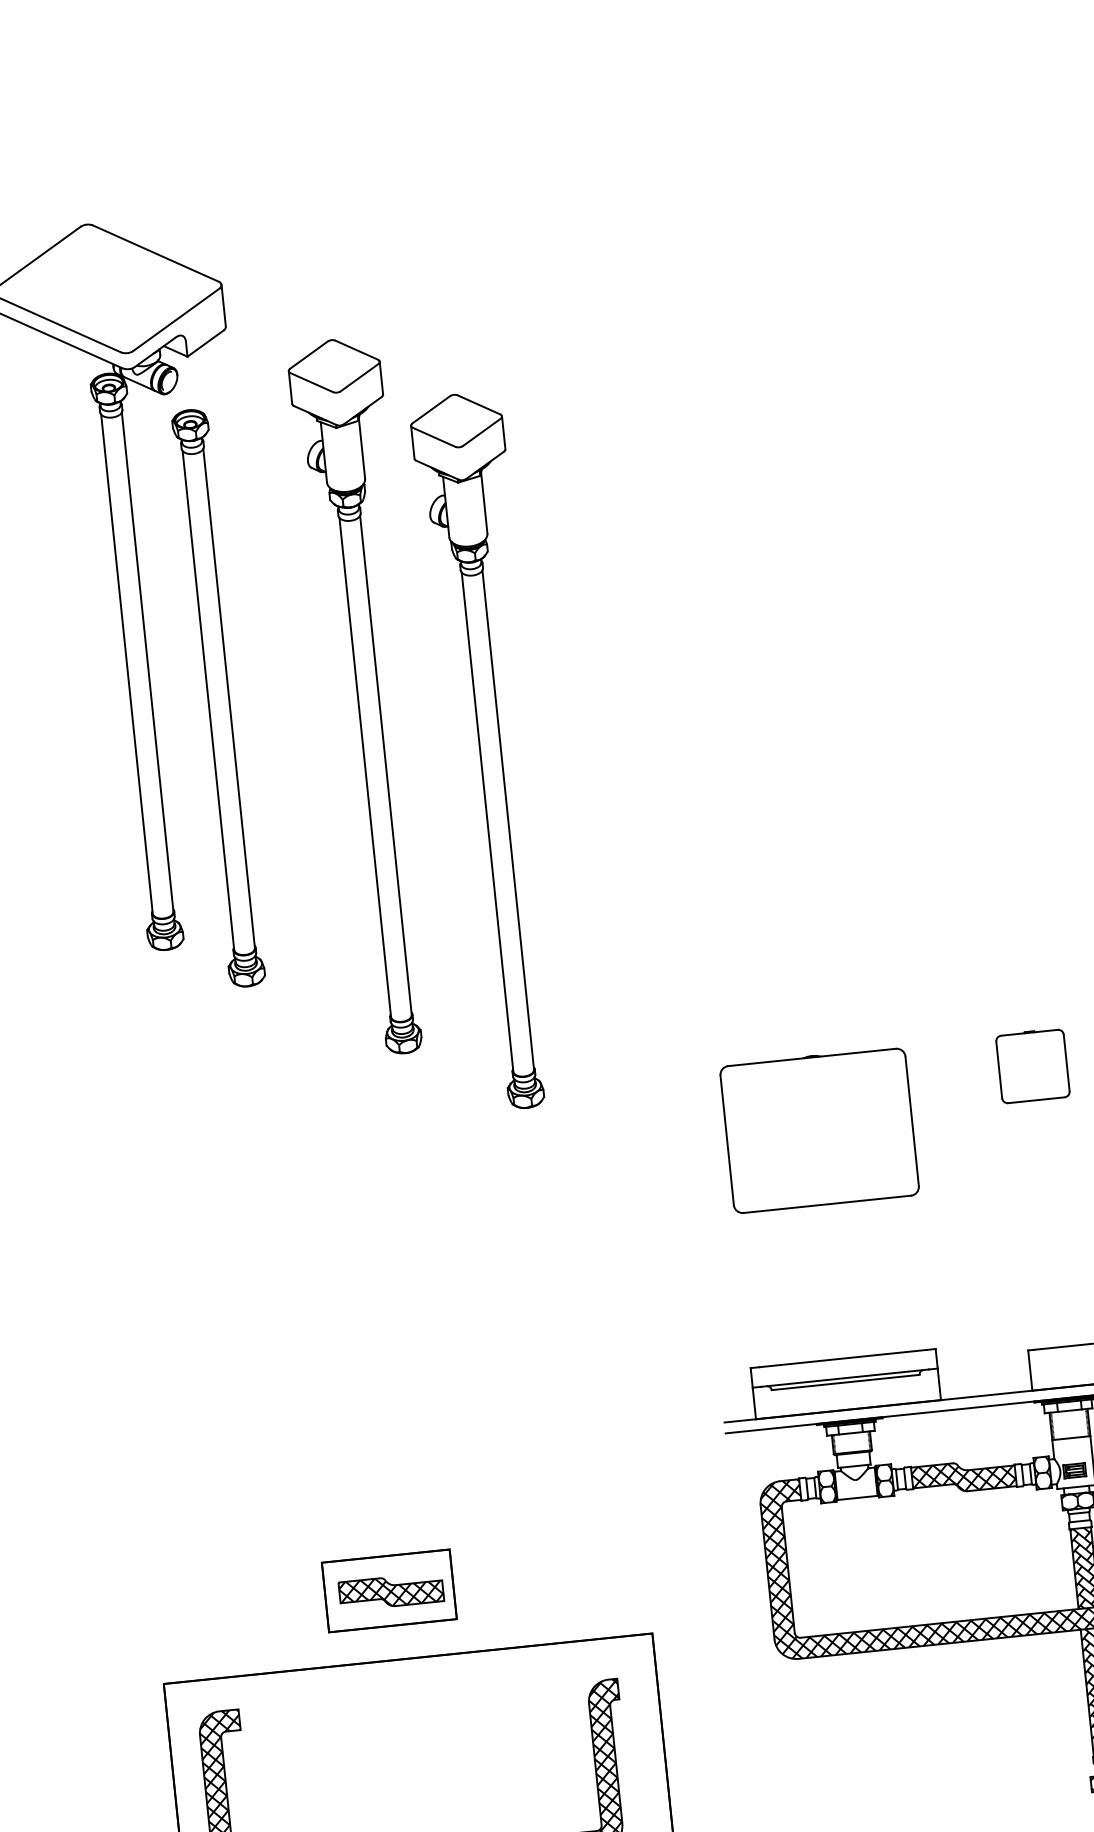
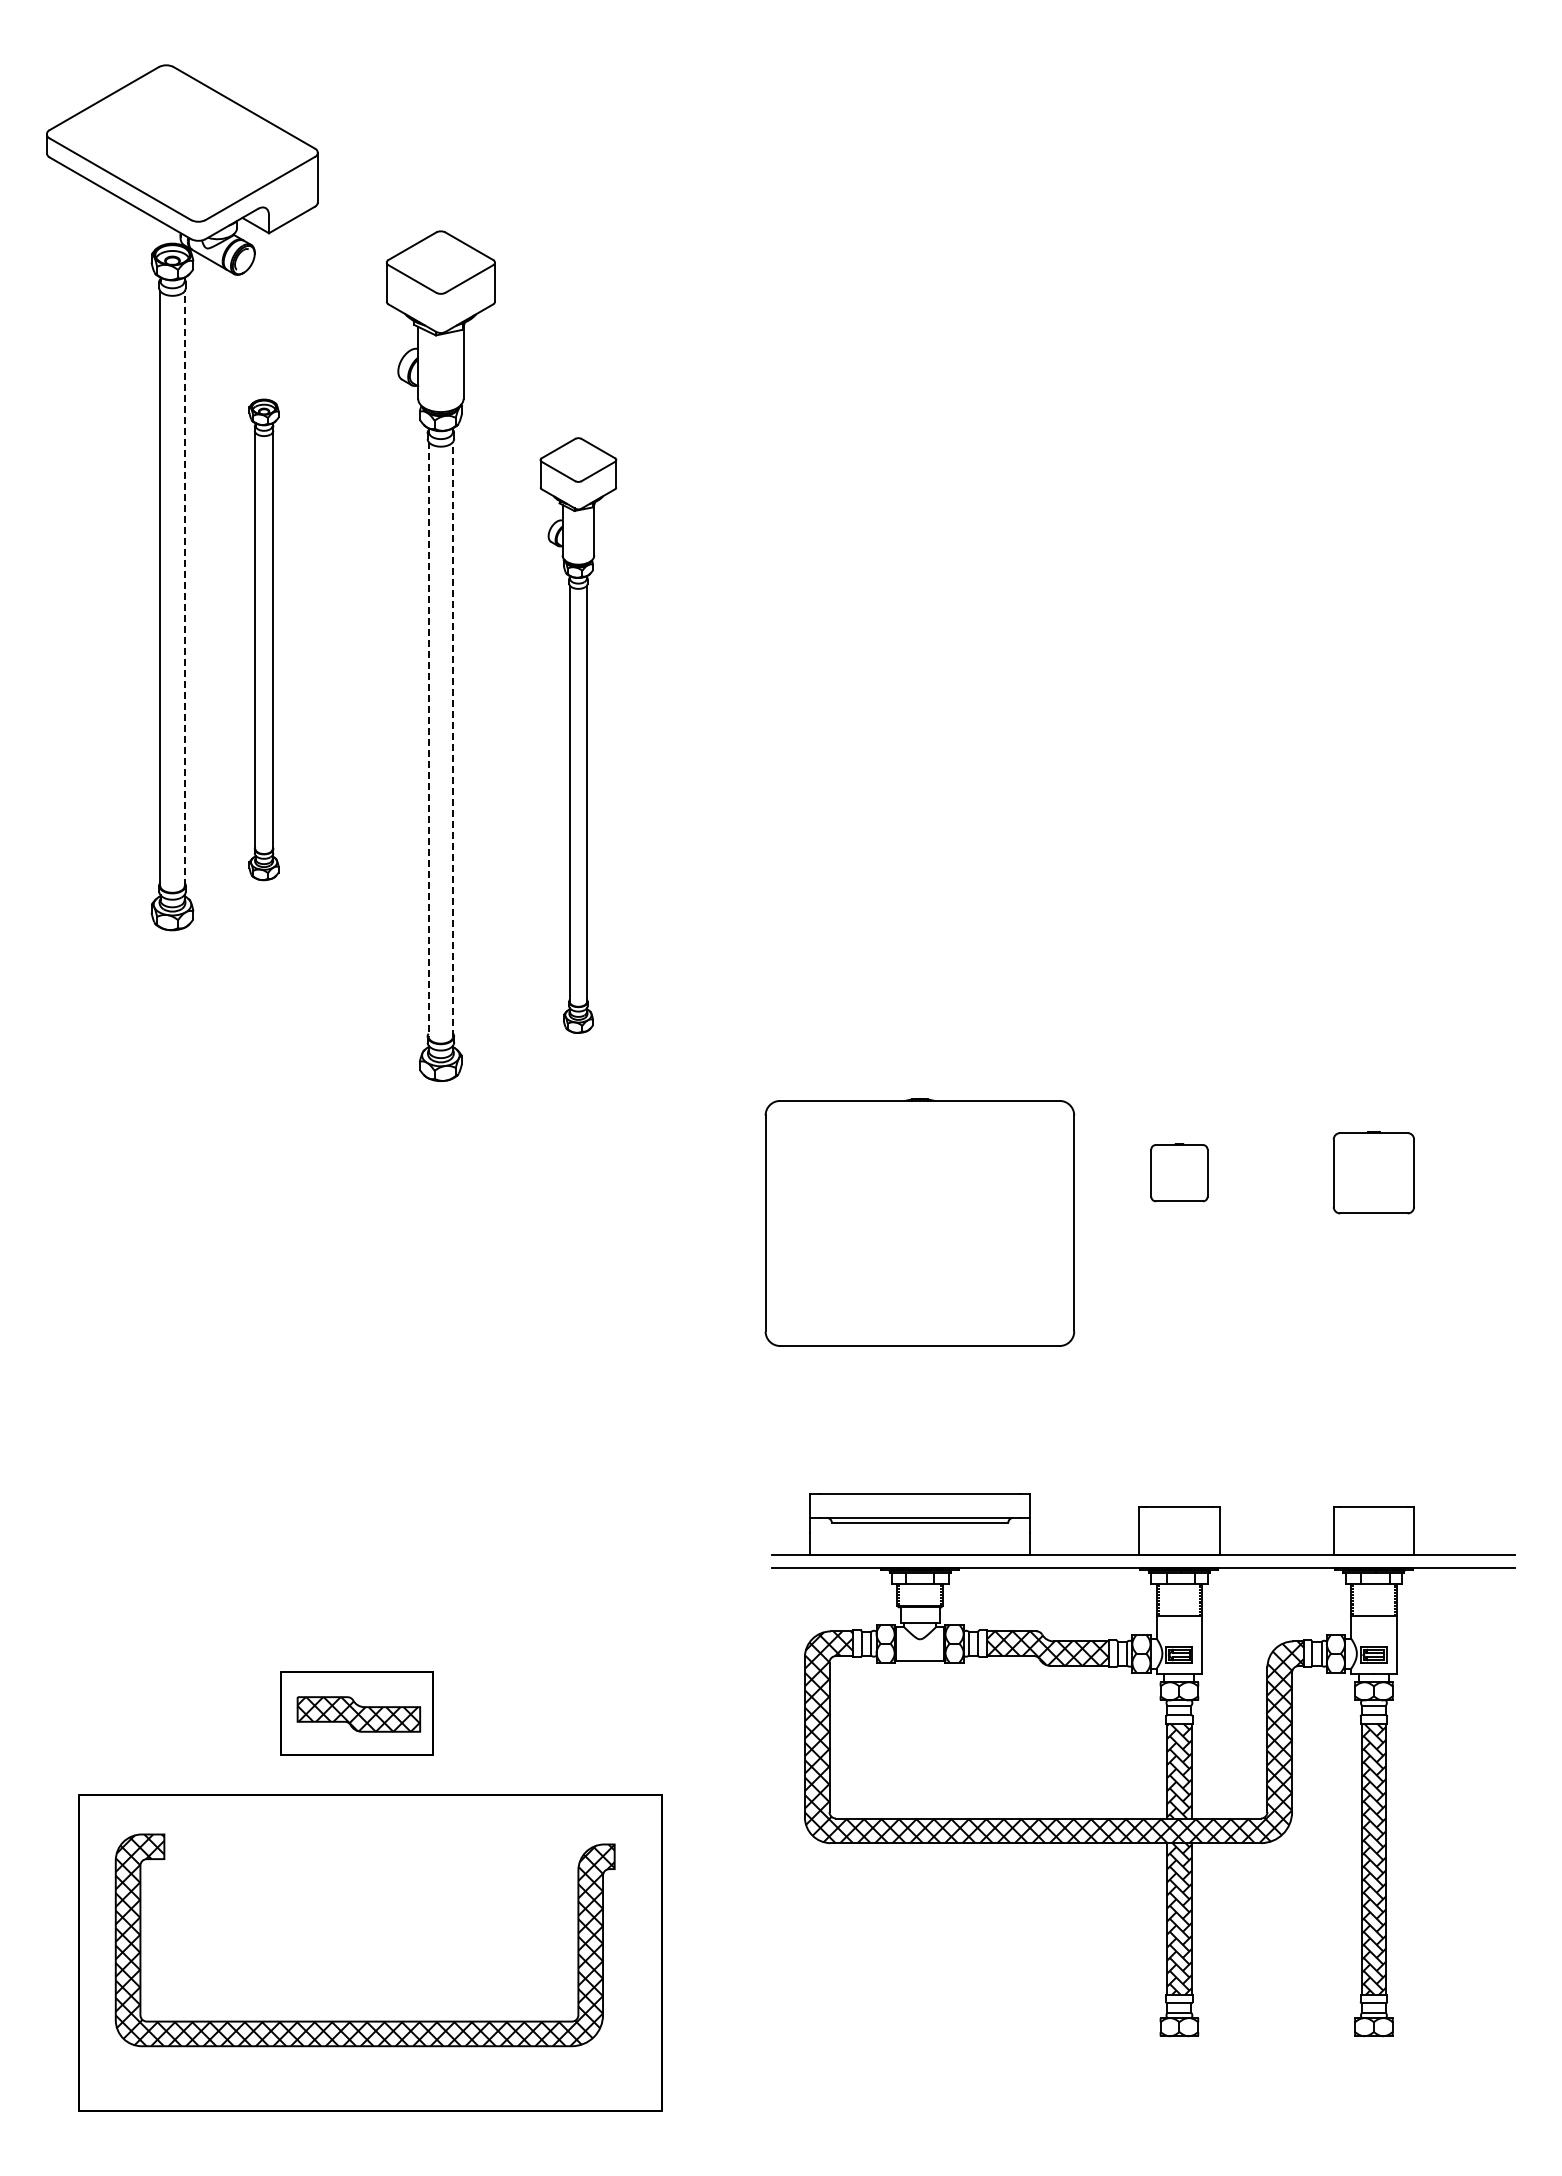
line: (147, 661) -> (184, 587), solid -> dashed
part: (218, 698) -> (263, 639), size x0.7
part: (490, 751) -> (578, 735), size x0.7
line: (386, 764) -> (453, 738), solid -> dashed
line: (365, 767) -> (428, 739), solid -> dashed
part: (1032, 1065) -> (1179, 1172), size x0.7
part: (819, 1130) -> (920, 1222), size x1.4

